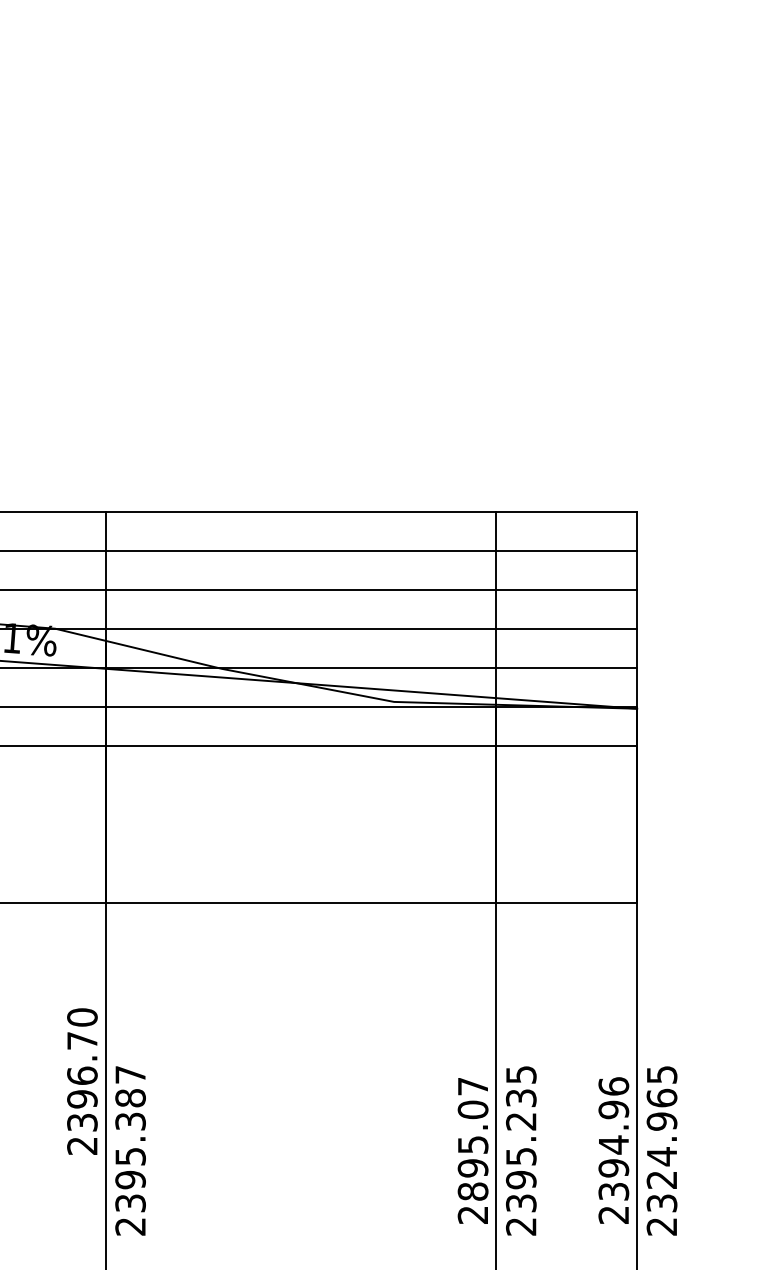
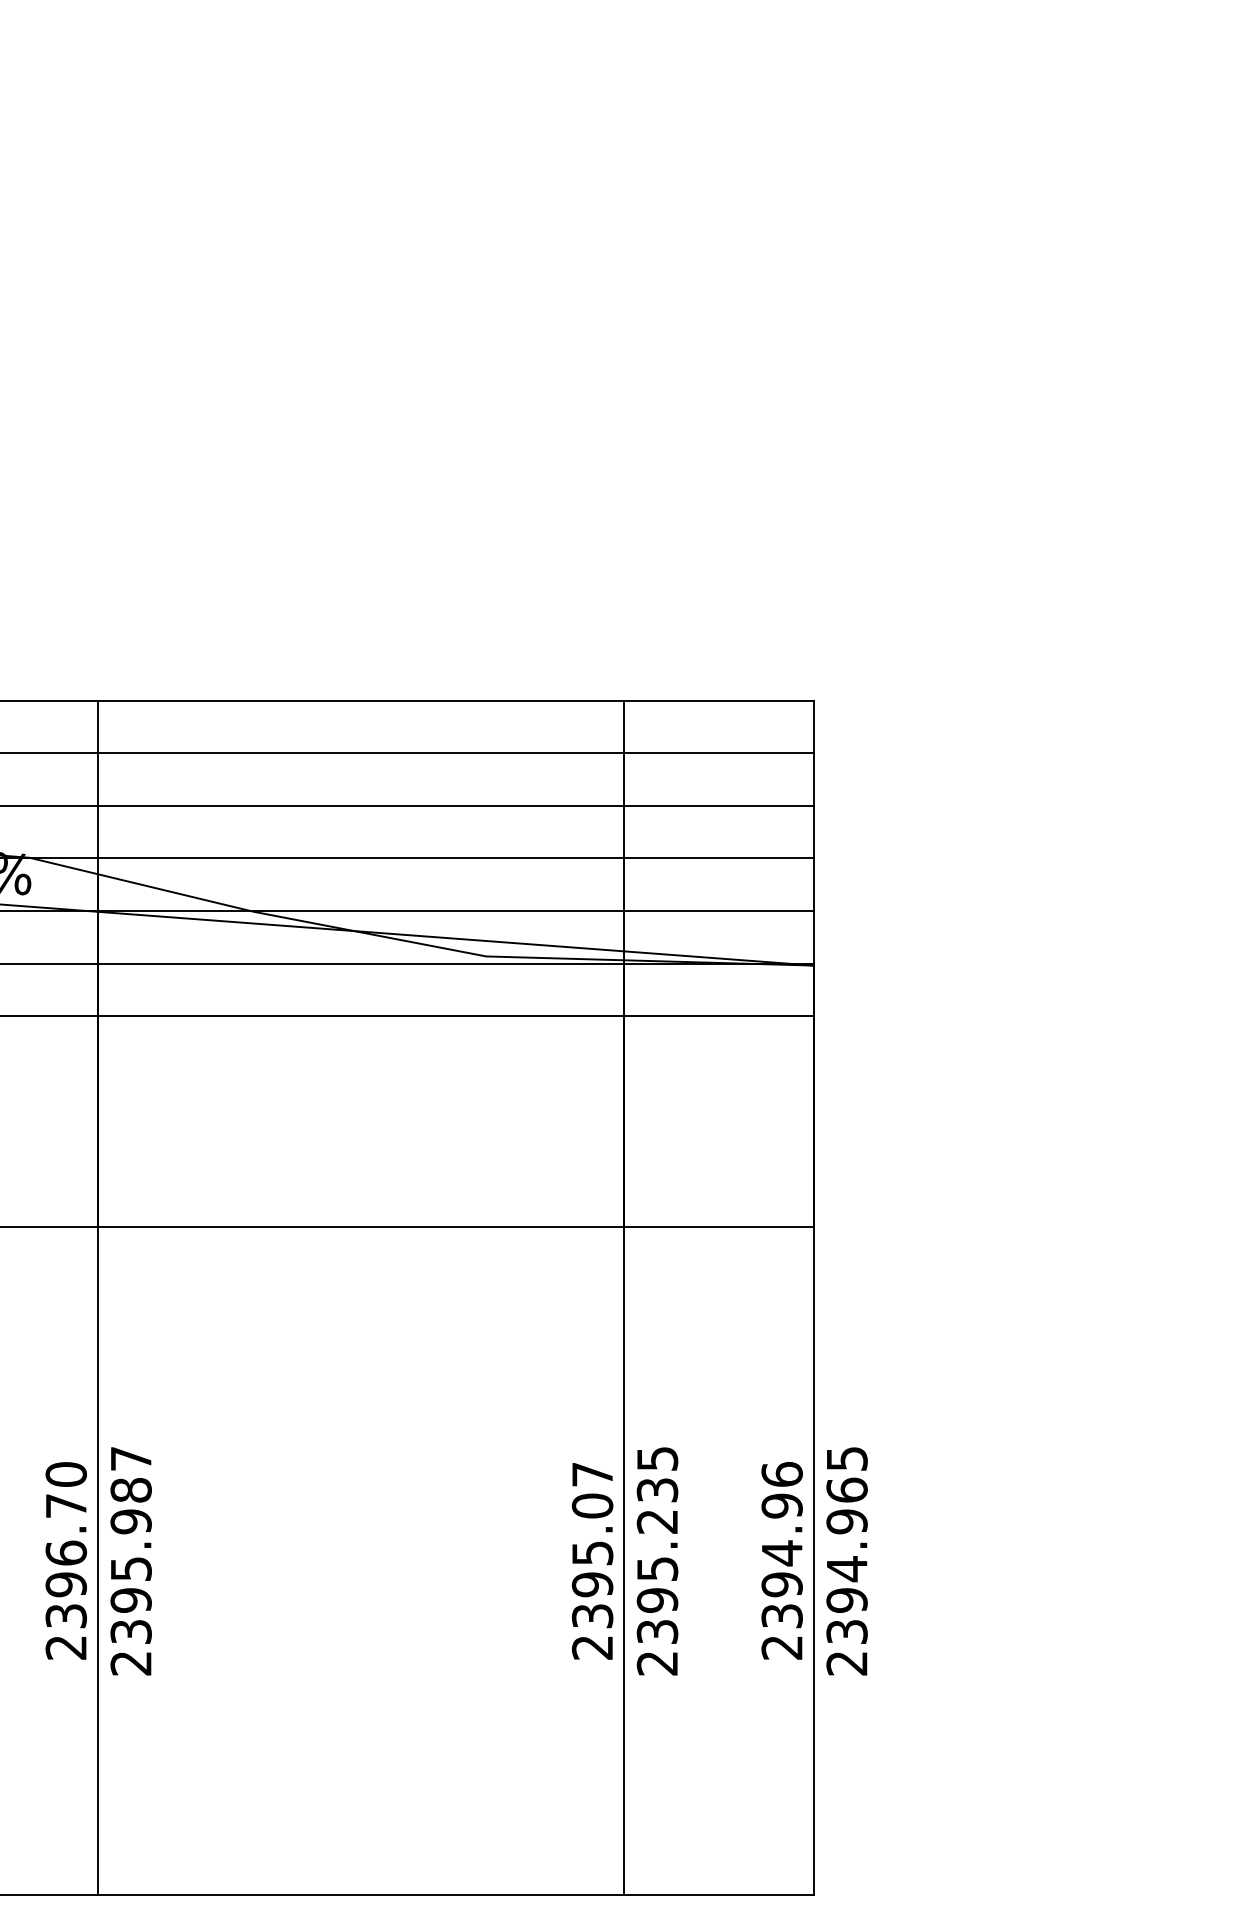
text: (81, 1081) -> (65, 1560), moved
text: (130, 1121) -> (130, 1521), 2395.387 -> 2395.987
text: (661, 1180) -> (846, 1600), 2324.965 -> 2394.965
text: (473, 1191) -> (592, 1615), 2895.07 -> 2395.07

